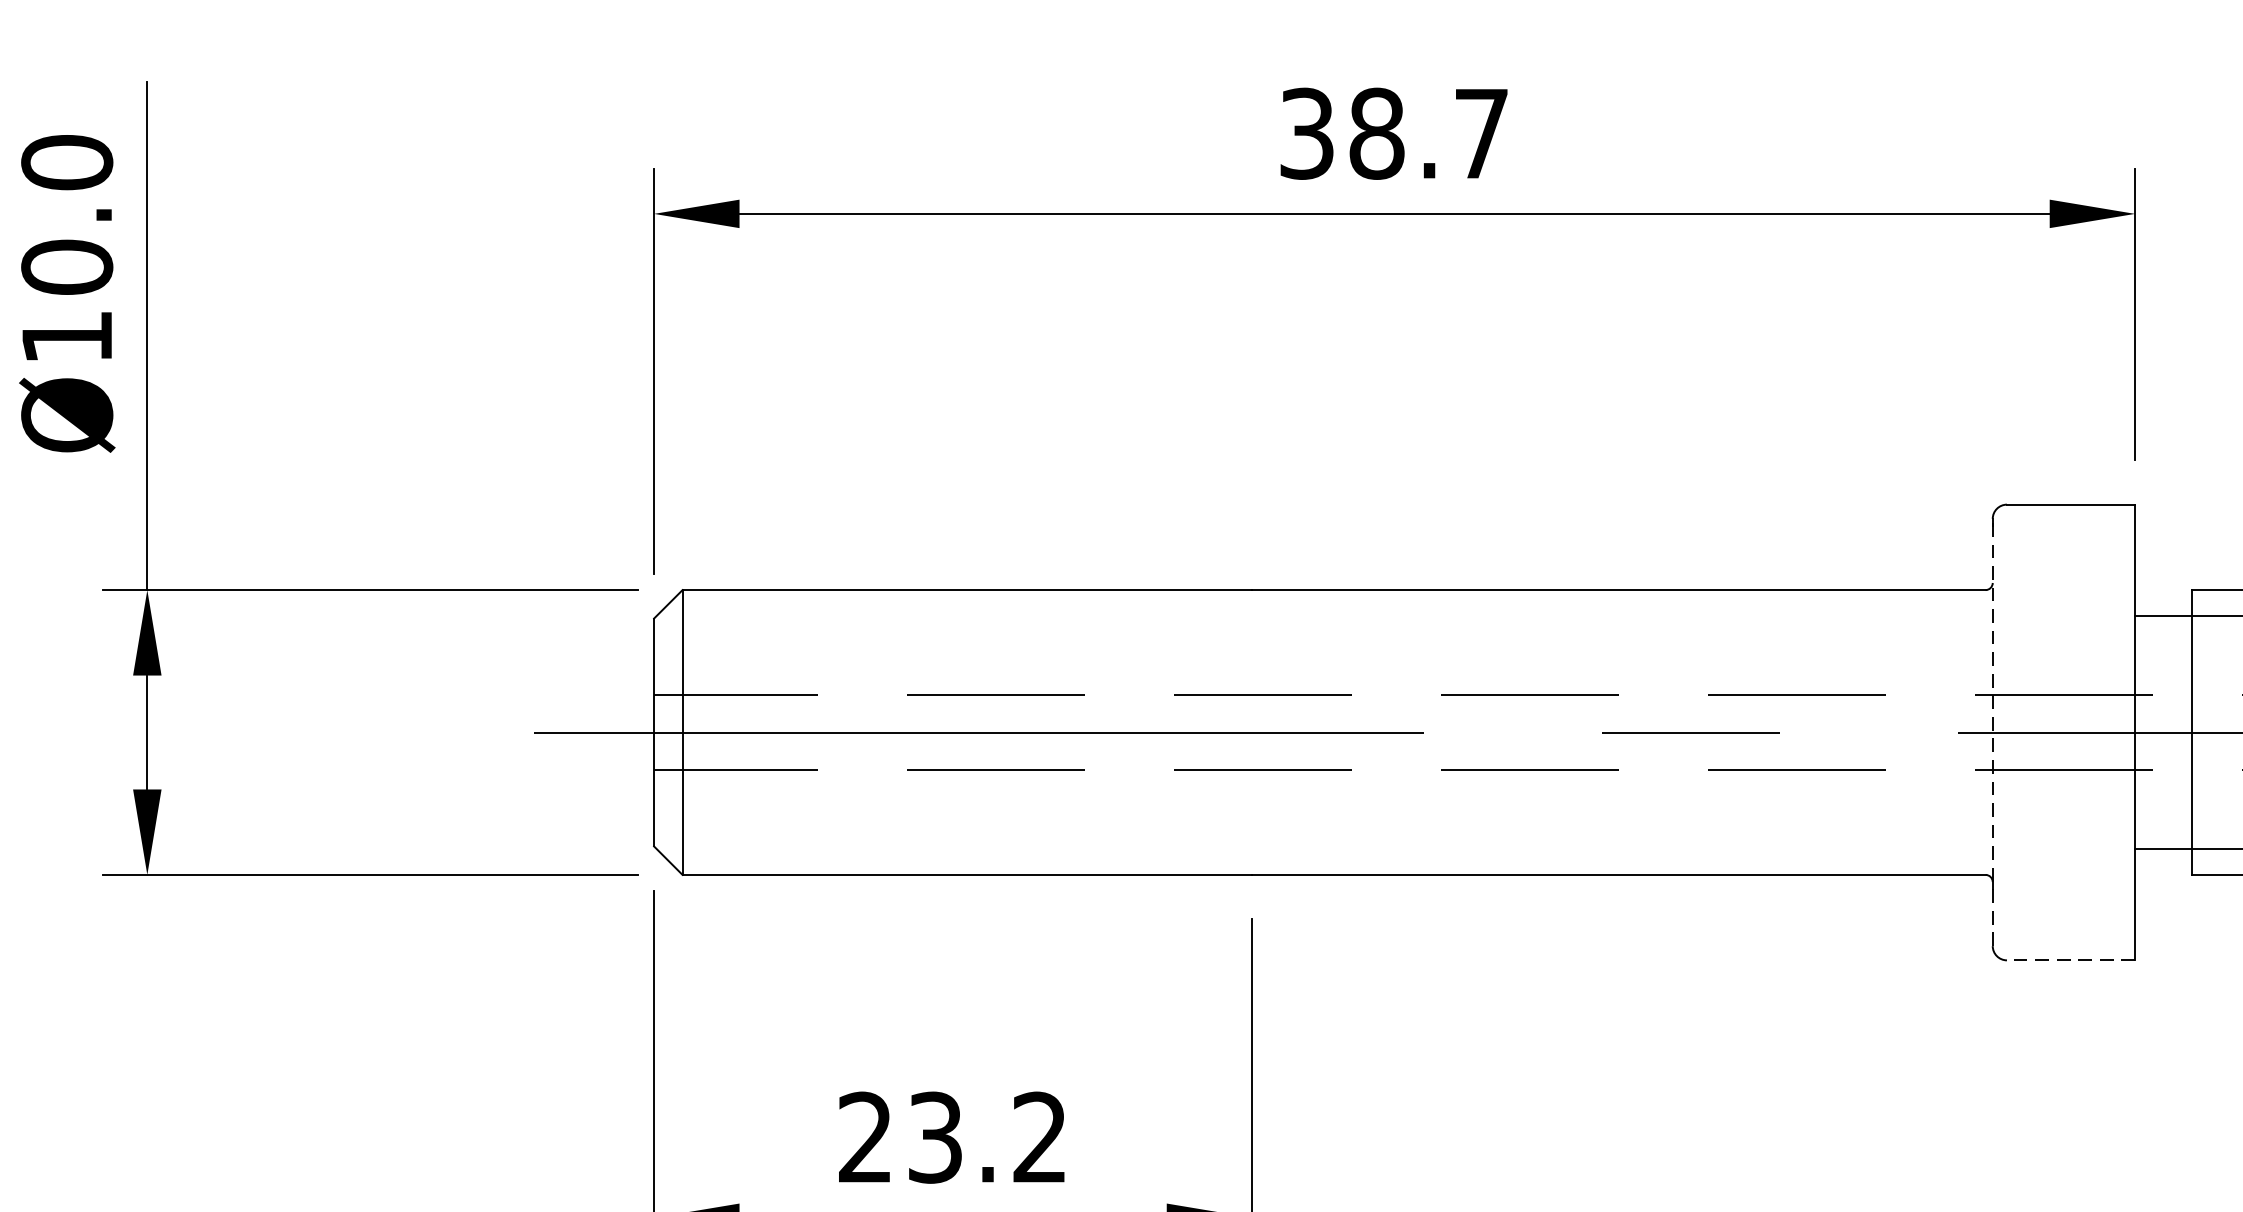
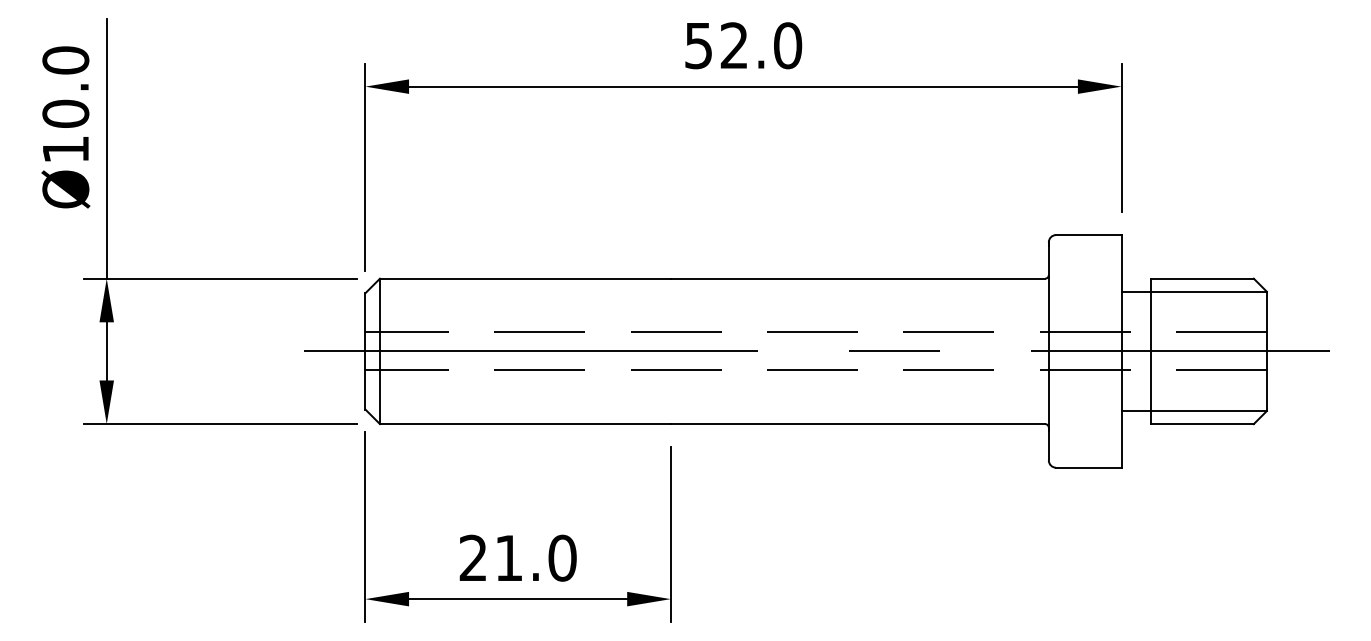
text: (1394, 133) -> (743, 45), 38.7 -> 52.0
line: (1992, 730) -> (1048, 350), dashed -> solid
line: (2070, 959) -> (1088, 467), dashed -> solid
text: (987, 1136) -> (535, 557), 23.2 -> 21.0

